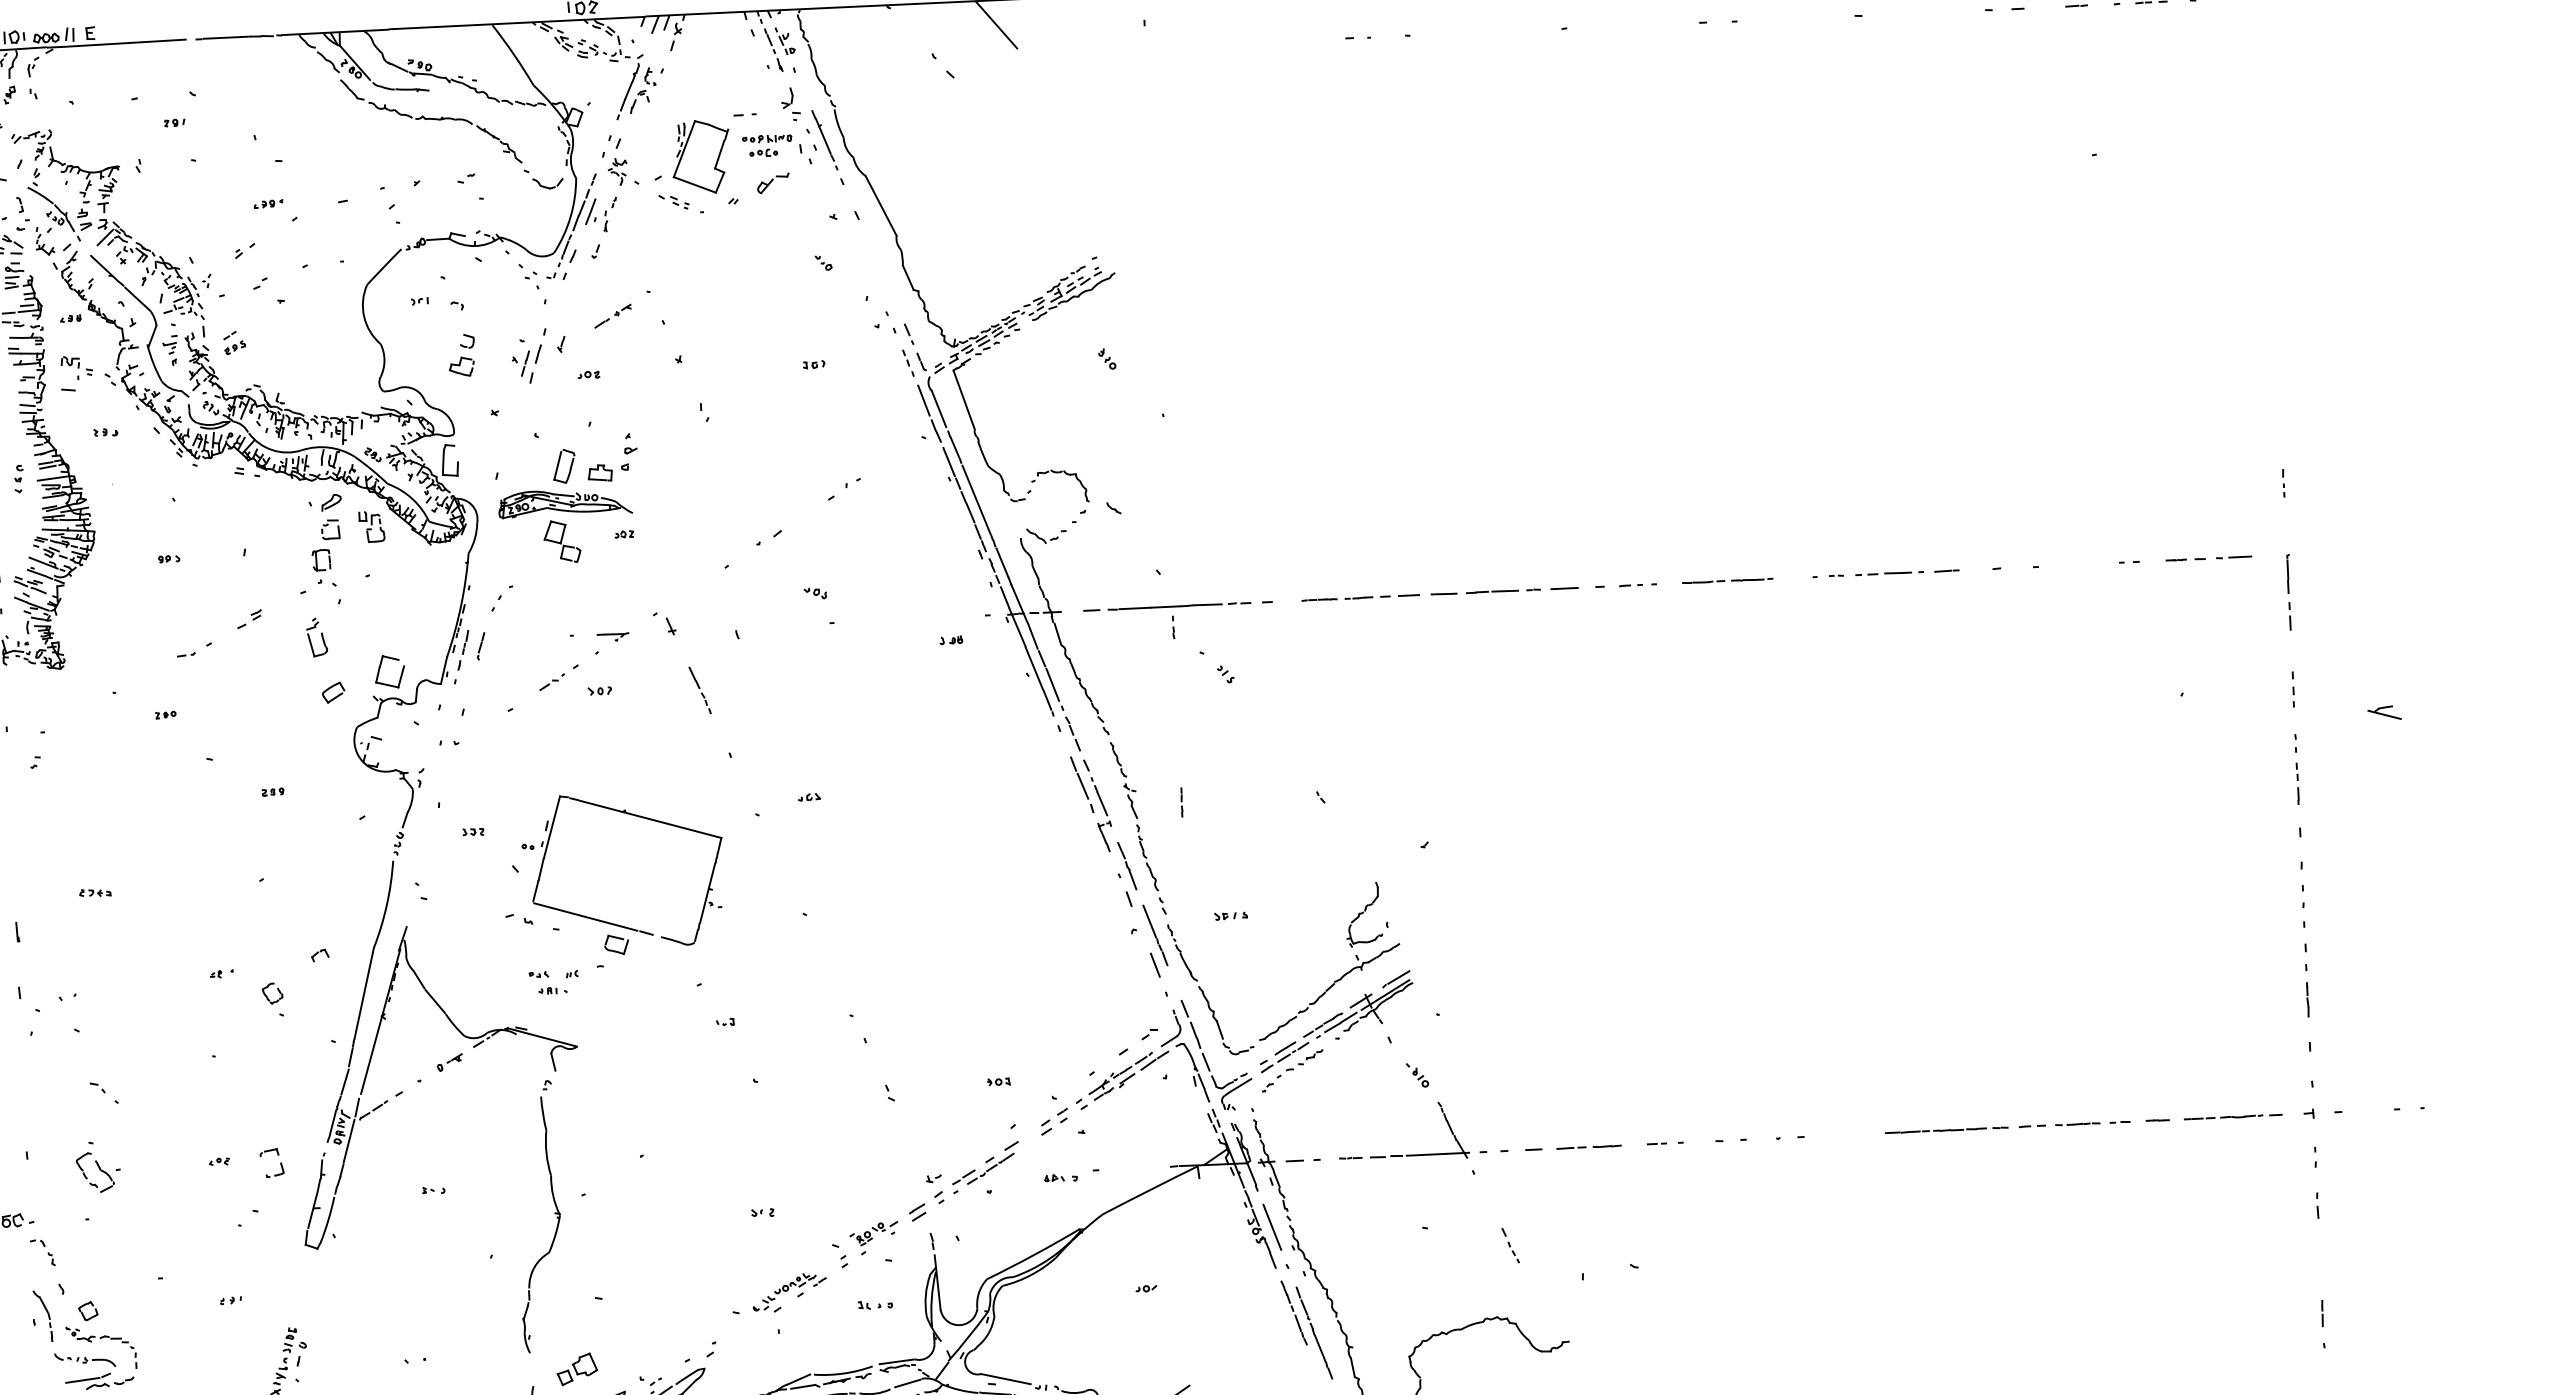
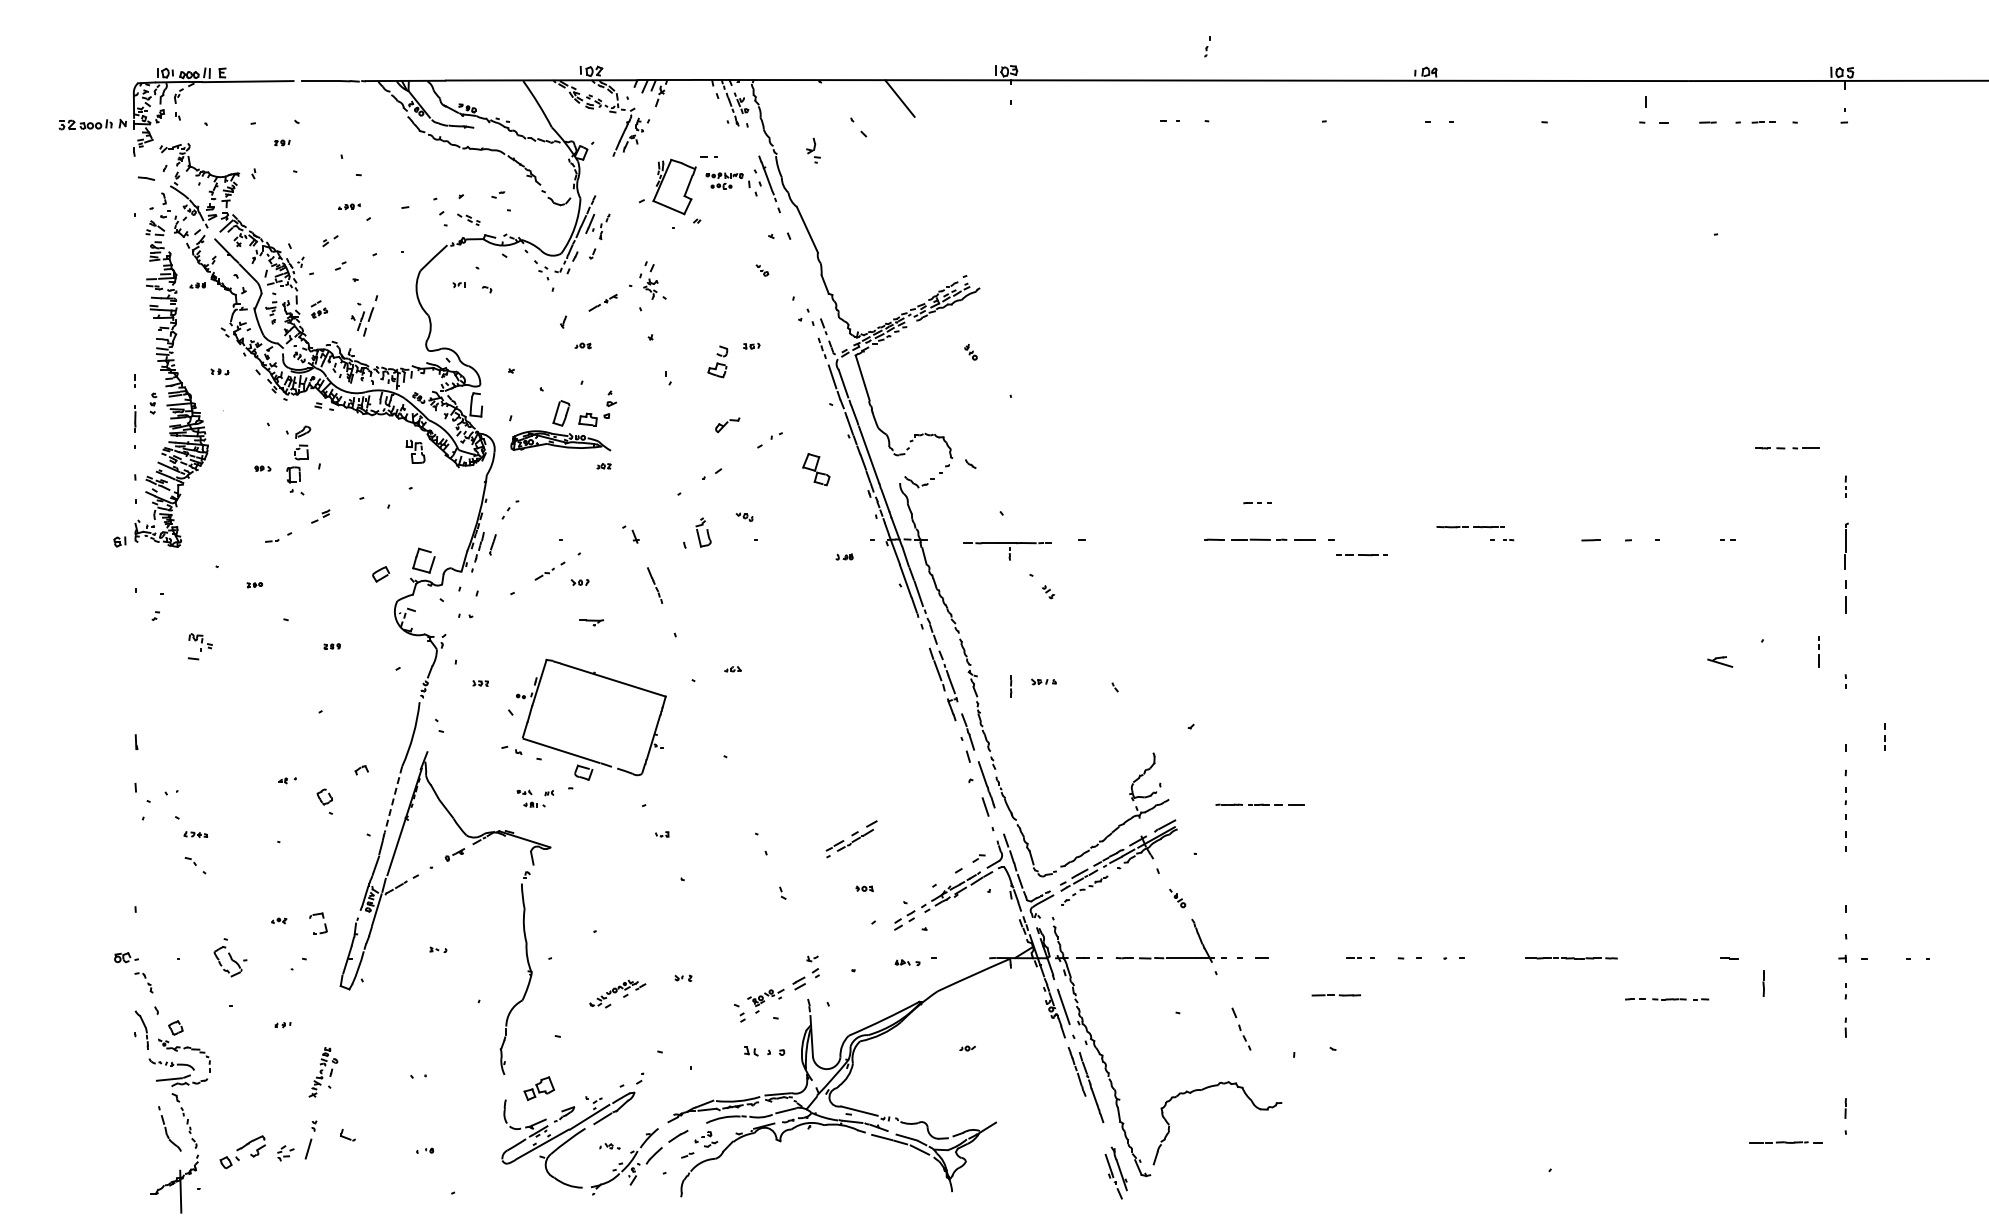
part: (790, 103) -> (813, 150), moved
part: (619, 160) -> (652, 280), moved
part: (773, 183) -> (727, 425), moved
part: (673, 201) -> (468, 219), moved
part: (461, 355) -> (717, 361), moved
part: (529, 355) -> (364, 315), moved
part: (75, 373) -> (199, 646), moved
part: (327, 540) -> (298, 460), moved
part: (562, 541) -> (816, 469), moved
part: (2209, 558) -> (1787, 448), moved
part: (1888, 574) -> (1361, 555), moved
line: (1724, 581) -> (1468, 527), moved
part: (1637, 585) -> (1257, 503), moved
part: (2289, 591) -> (1846, 567), size x1.6
part: (1359, 597) -> (1259, 804), moved
part: (1167, 622) -> (1006, 551), size x0.7
part: (612, 636) -> (591, 622), moved
part: (316, 637) -> (703, 532), moved
line: (2292, 688) -> (1884, 736), moved
part: (2384, 712) -> (1720, 661), moved
line: (2297, 780) -> (1818, 649), moved
part: (94, 892) -> (195, 834), moved
part: (1230, 915) -> (1043, 681), moved
line: (364, 992) -> (393, 799), solid -> dashed
line: (2307, 999) -> (1763, 983), moved
line: (2232, 1117) -> (1785, 1142), moved
part: (2075, 1124) -> (1667, 999), moved
line: (1586, 1147) -> (1334, 995), moved
part: (98, 1166) -> (230, 957), moved
part: (985, 1167) -> (851, 839), moved
part: (1509, 1244) -> (1240, 1028), size x1.6
part: (789, 1292) -> (617, 993), moved
part: (875, 1304) -> (764, 1050), size x1.6

